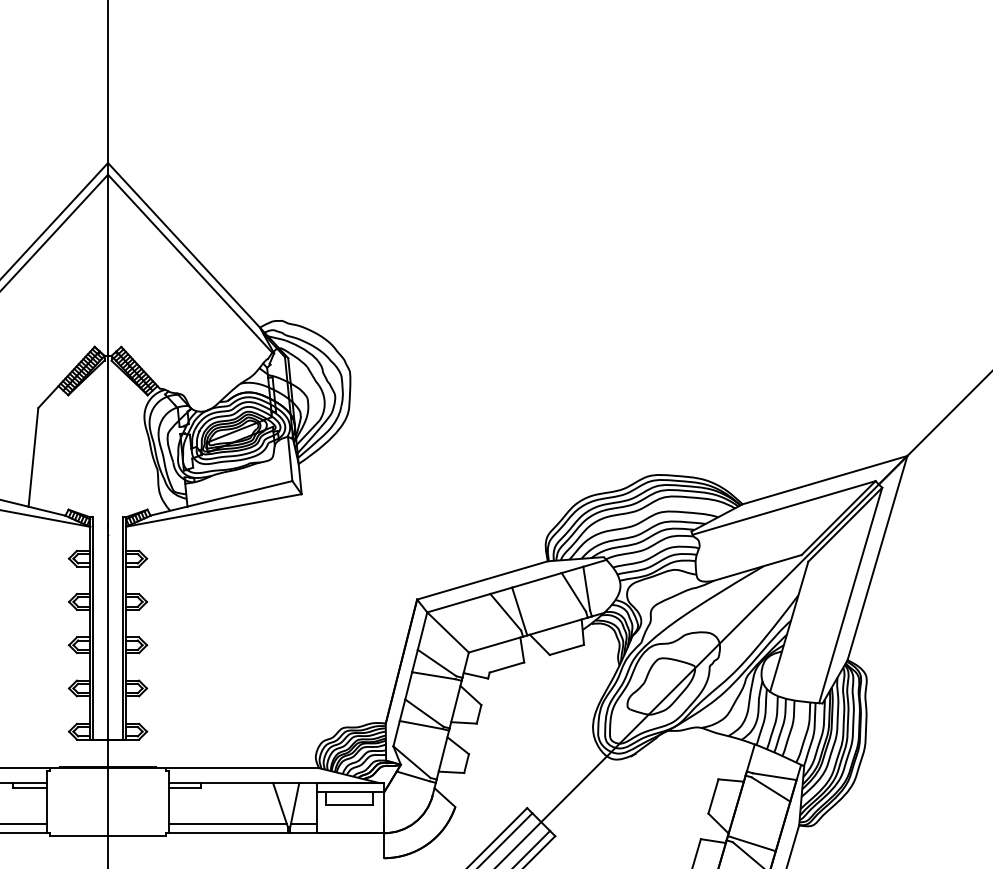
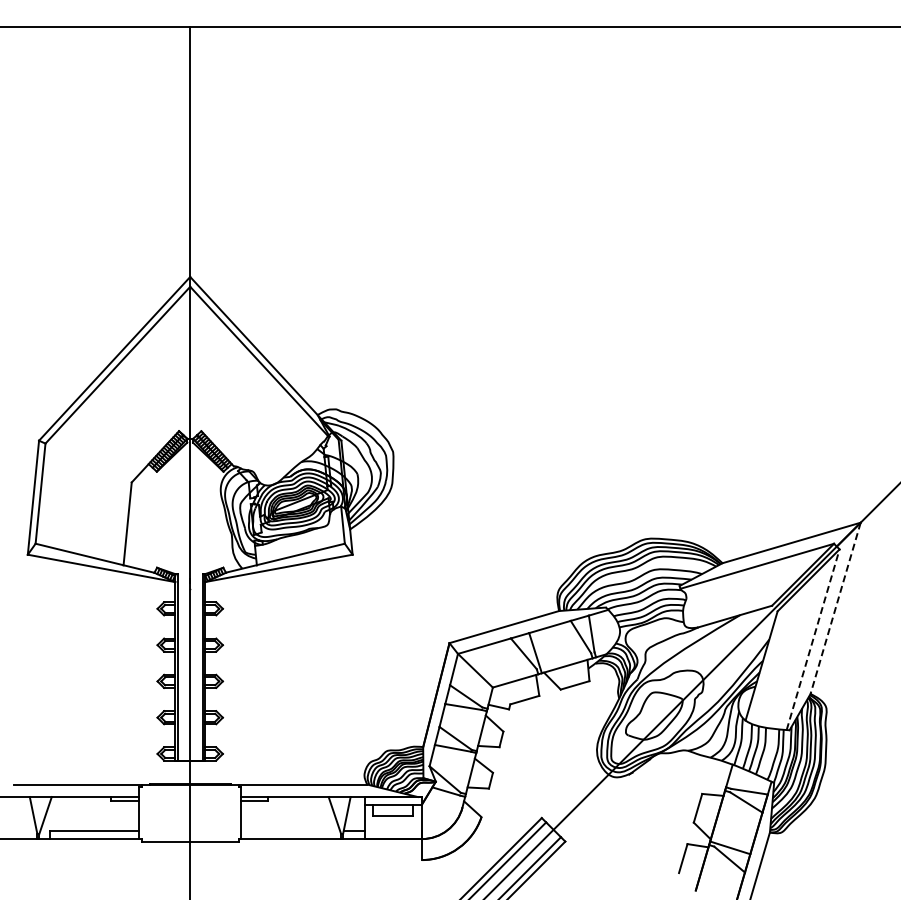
line: (877, 558) -> (835, 608), solid -> dashed
line: (851, 595) -> (813, 639), solid -> dashed
line: (227, 824) -> (290, 831), removed

